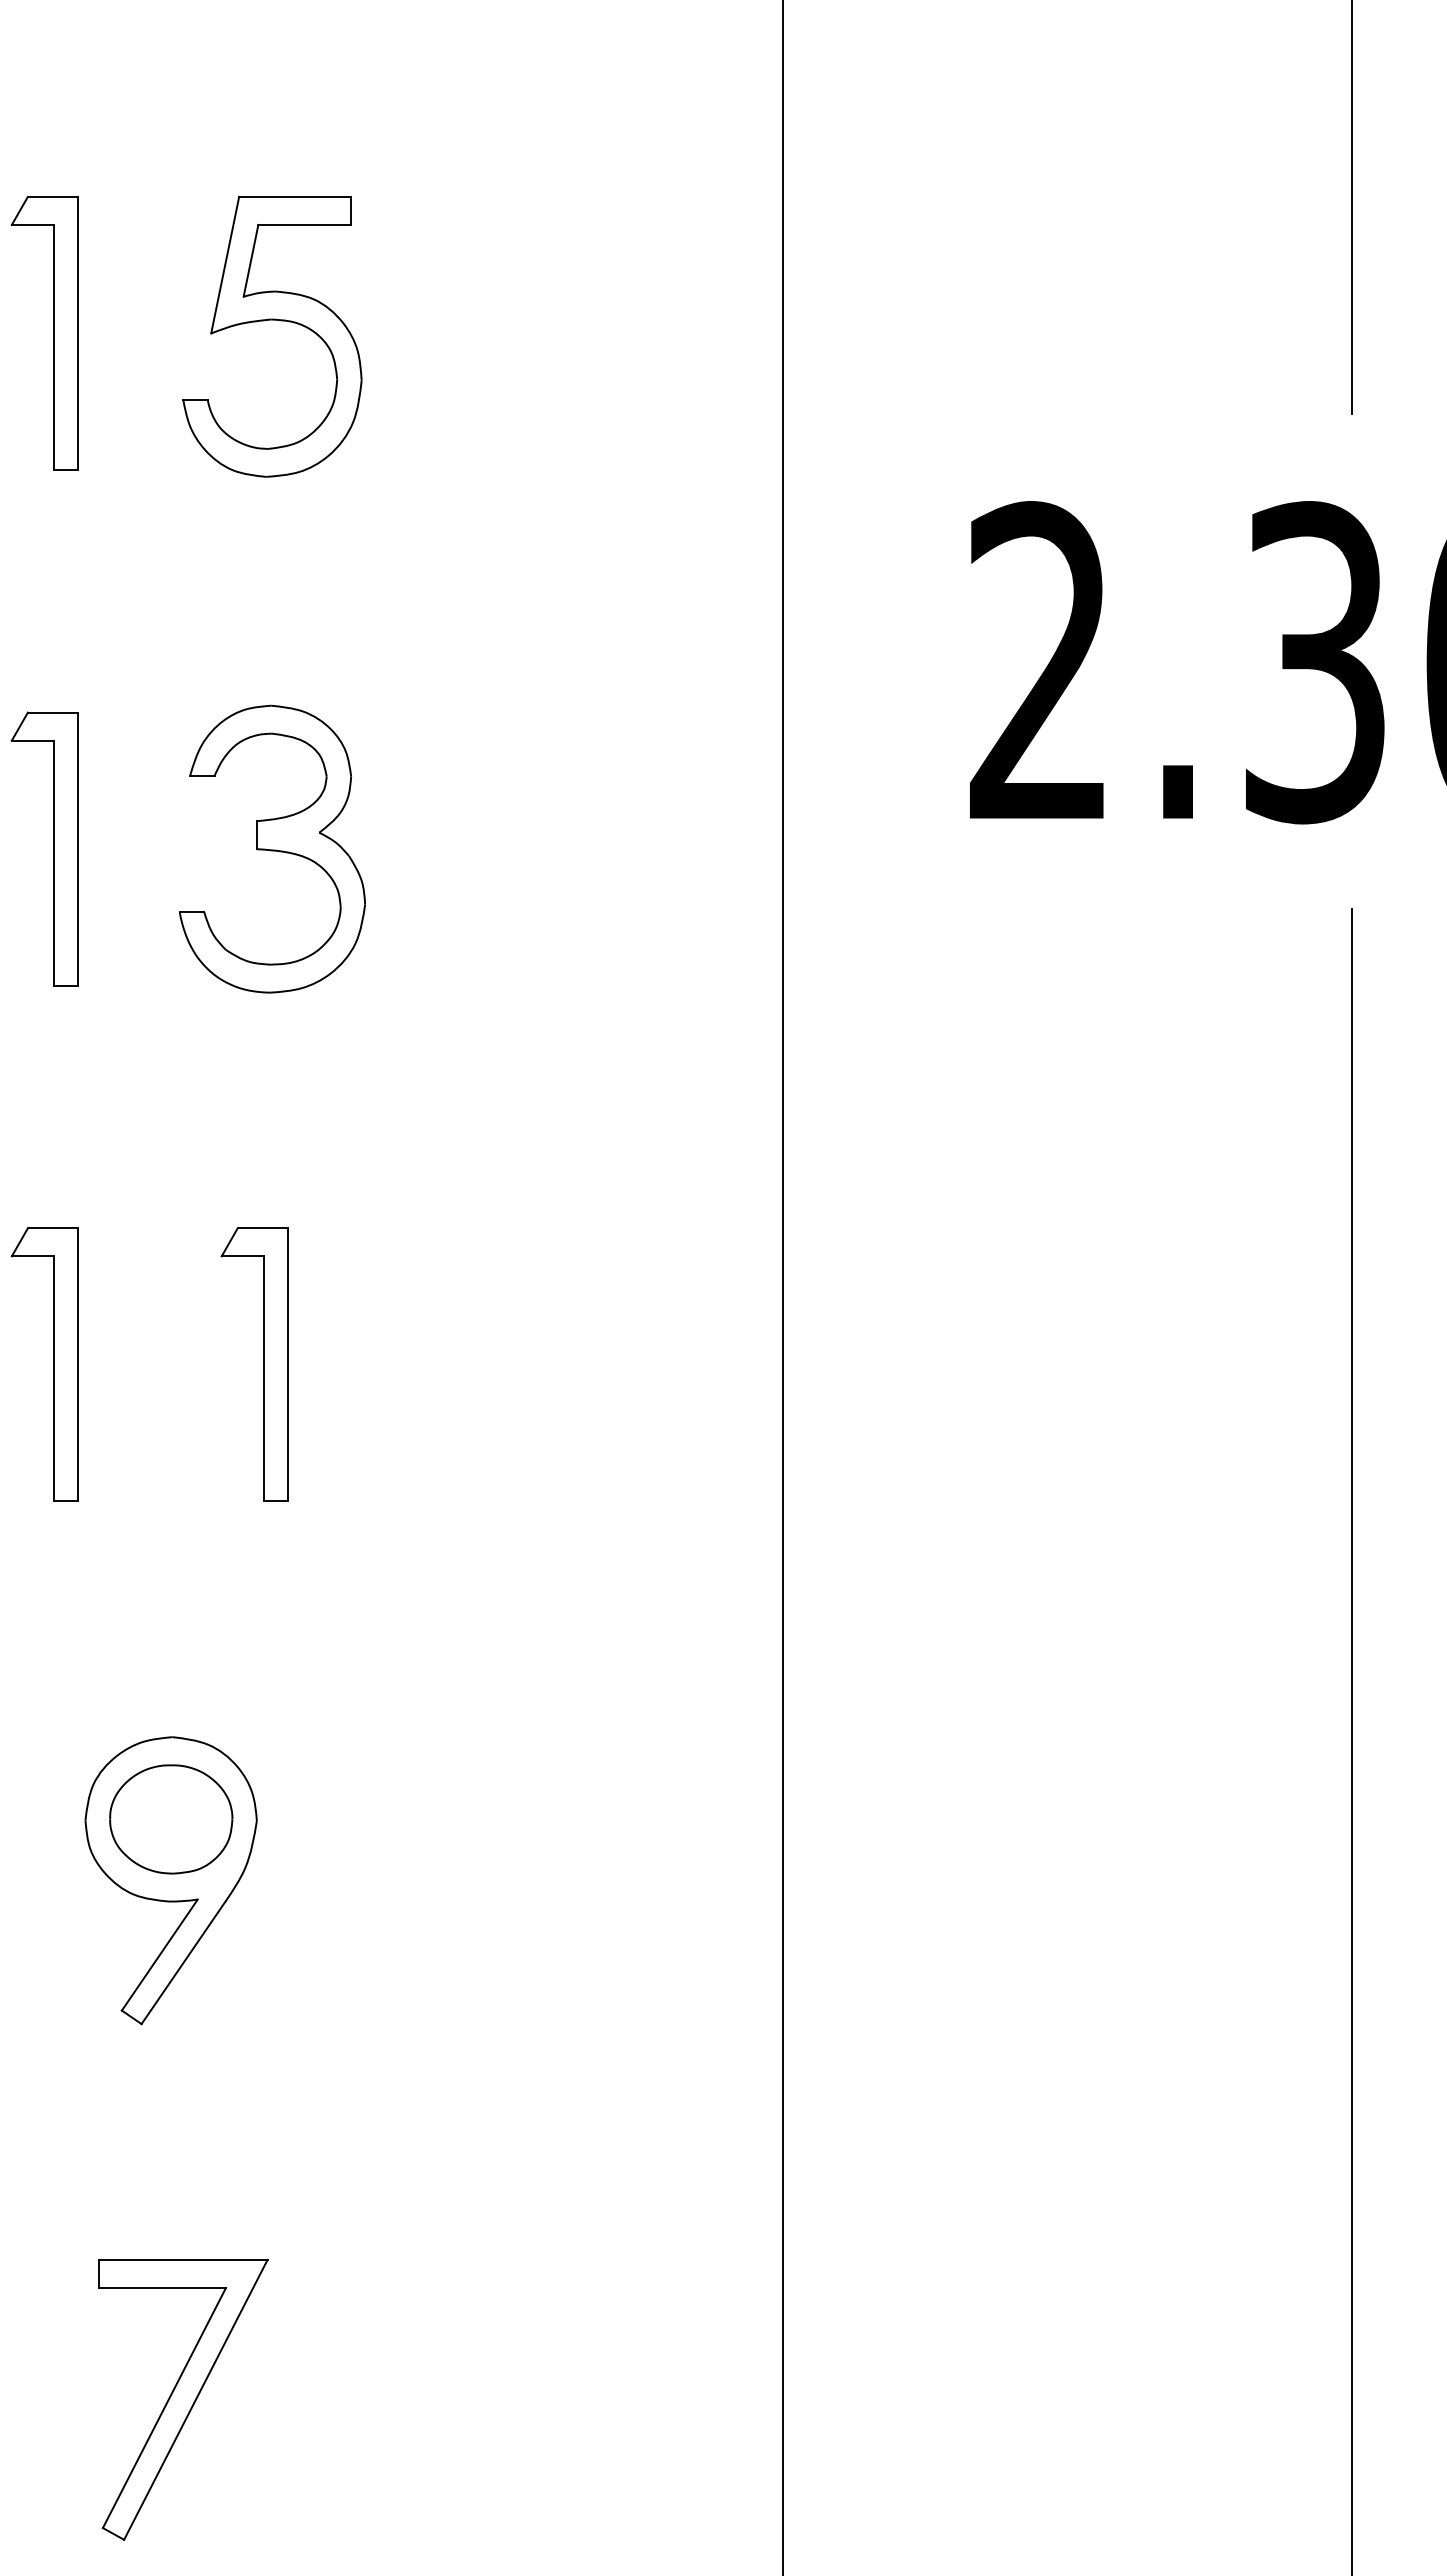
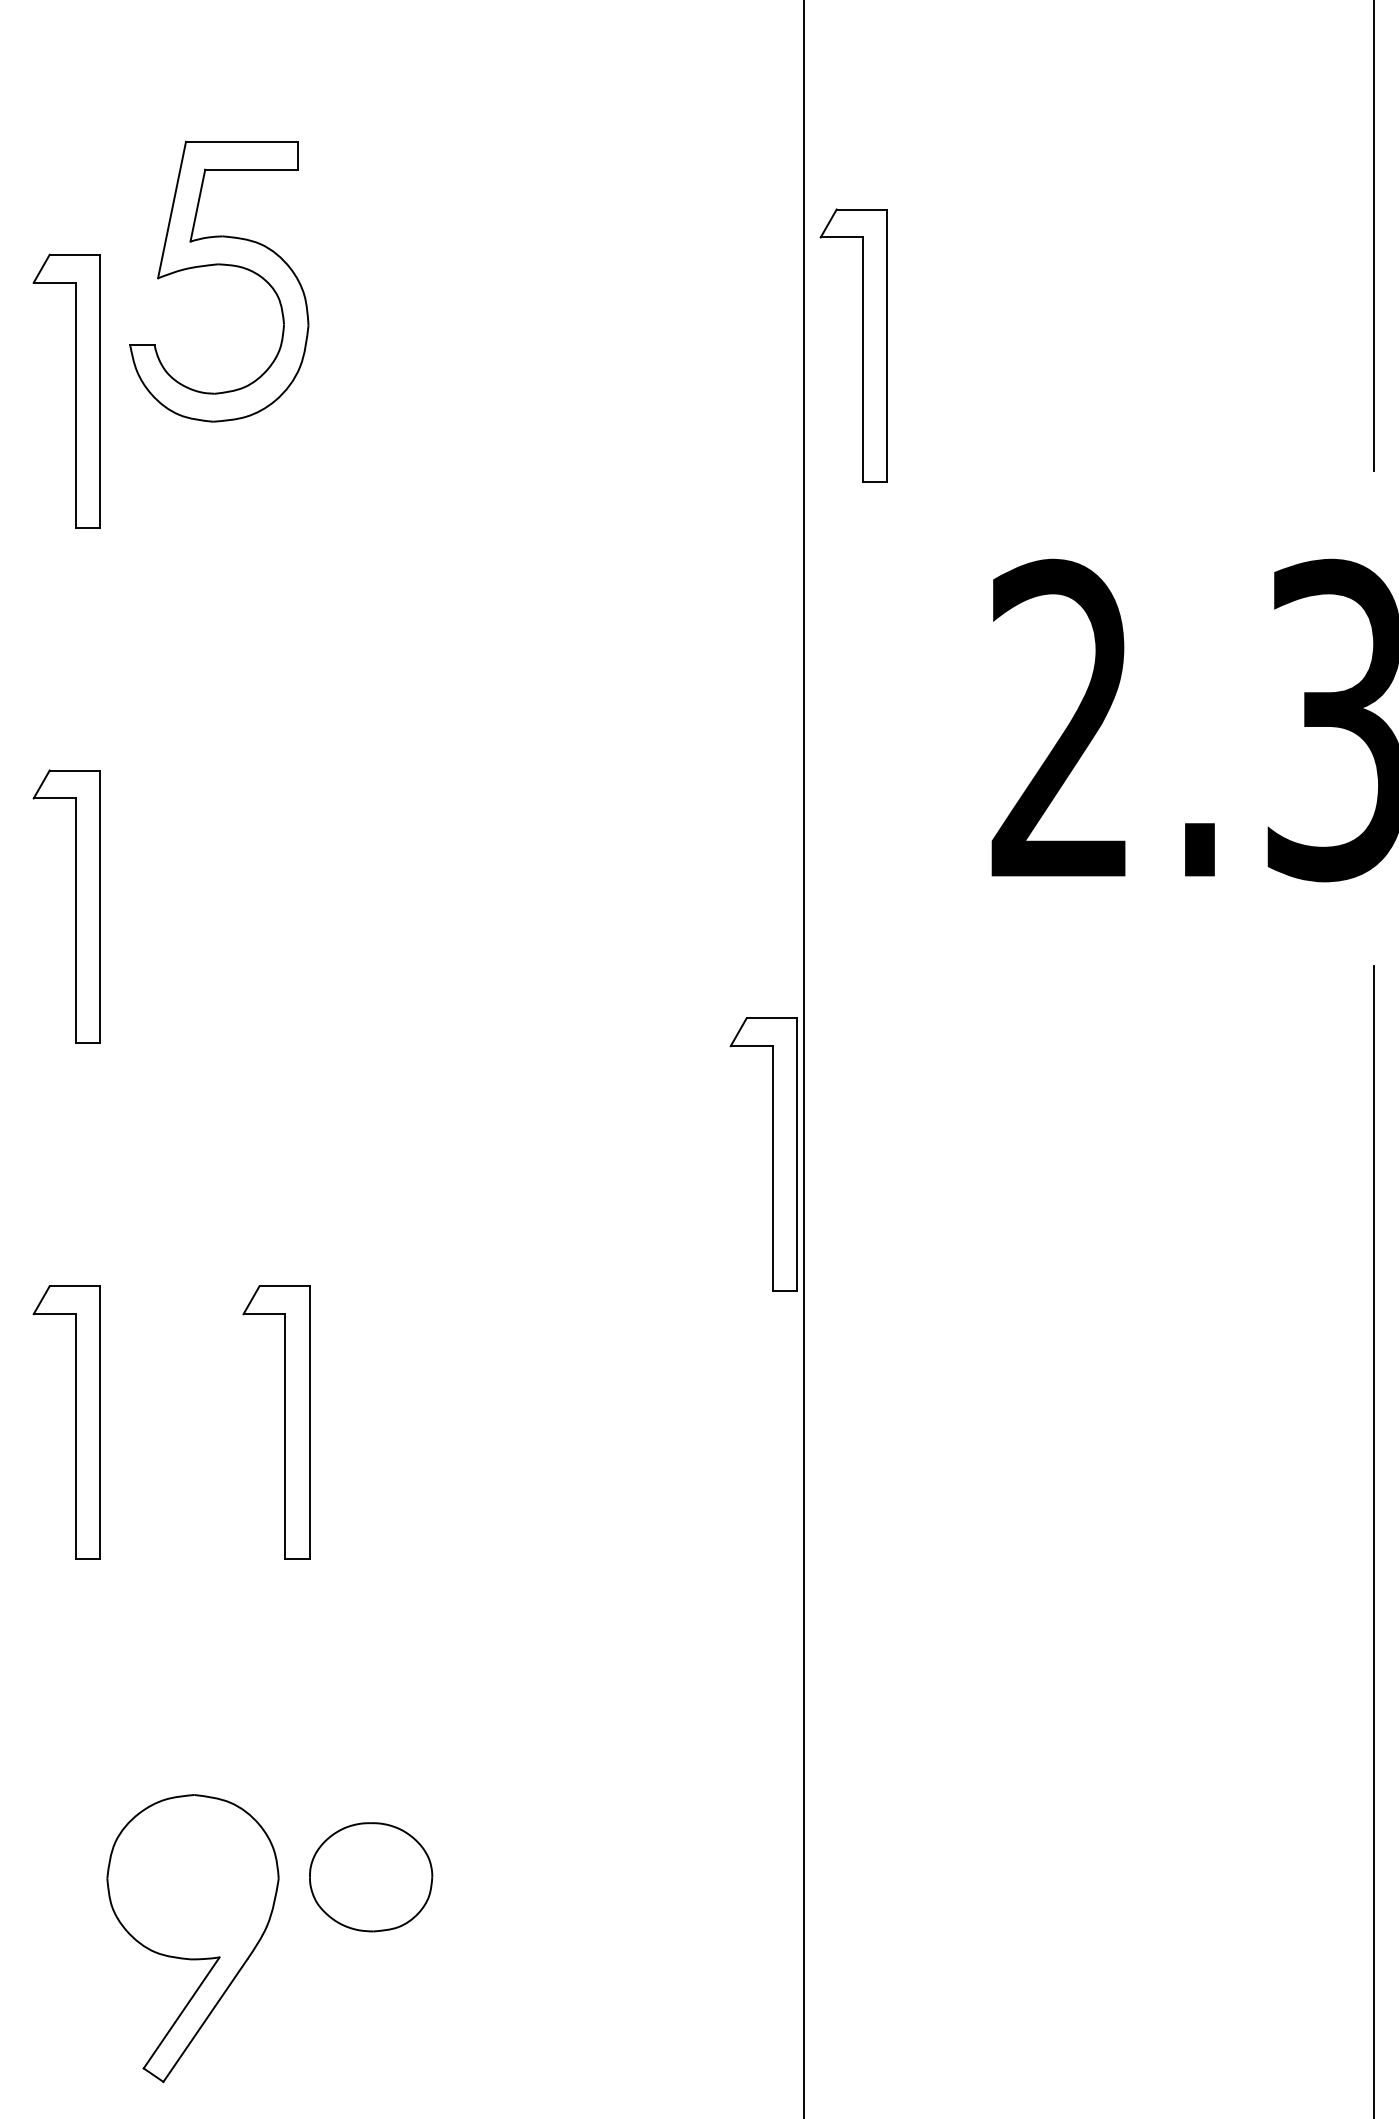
part: (840, 287) -> (862, 345), added
part: (272, 320) -> (219, 265), moved
part: (272, 848) -> (294, 906), removed
part: (750, 1096) -> (772, 1154), added
part: (171, 1819) -> (371, 1877), moved

